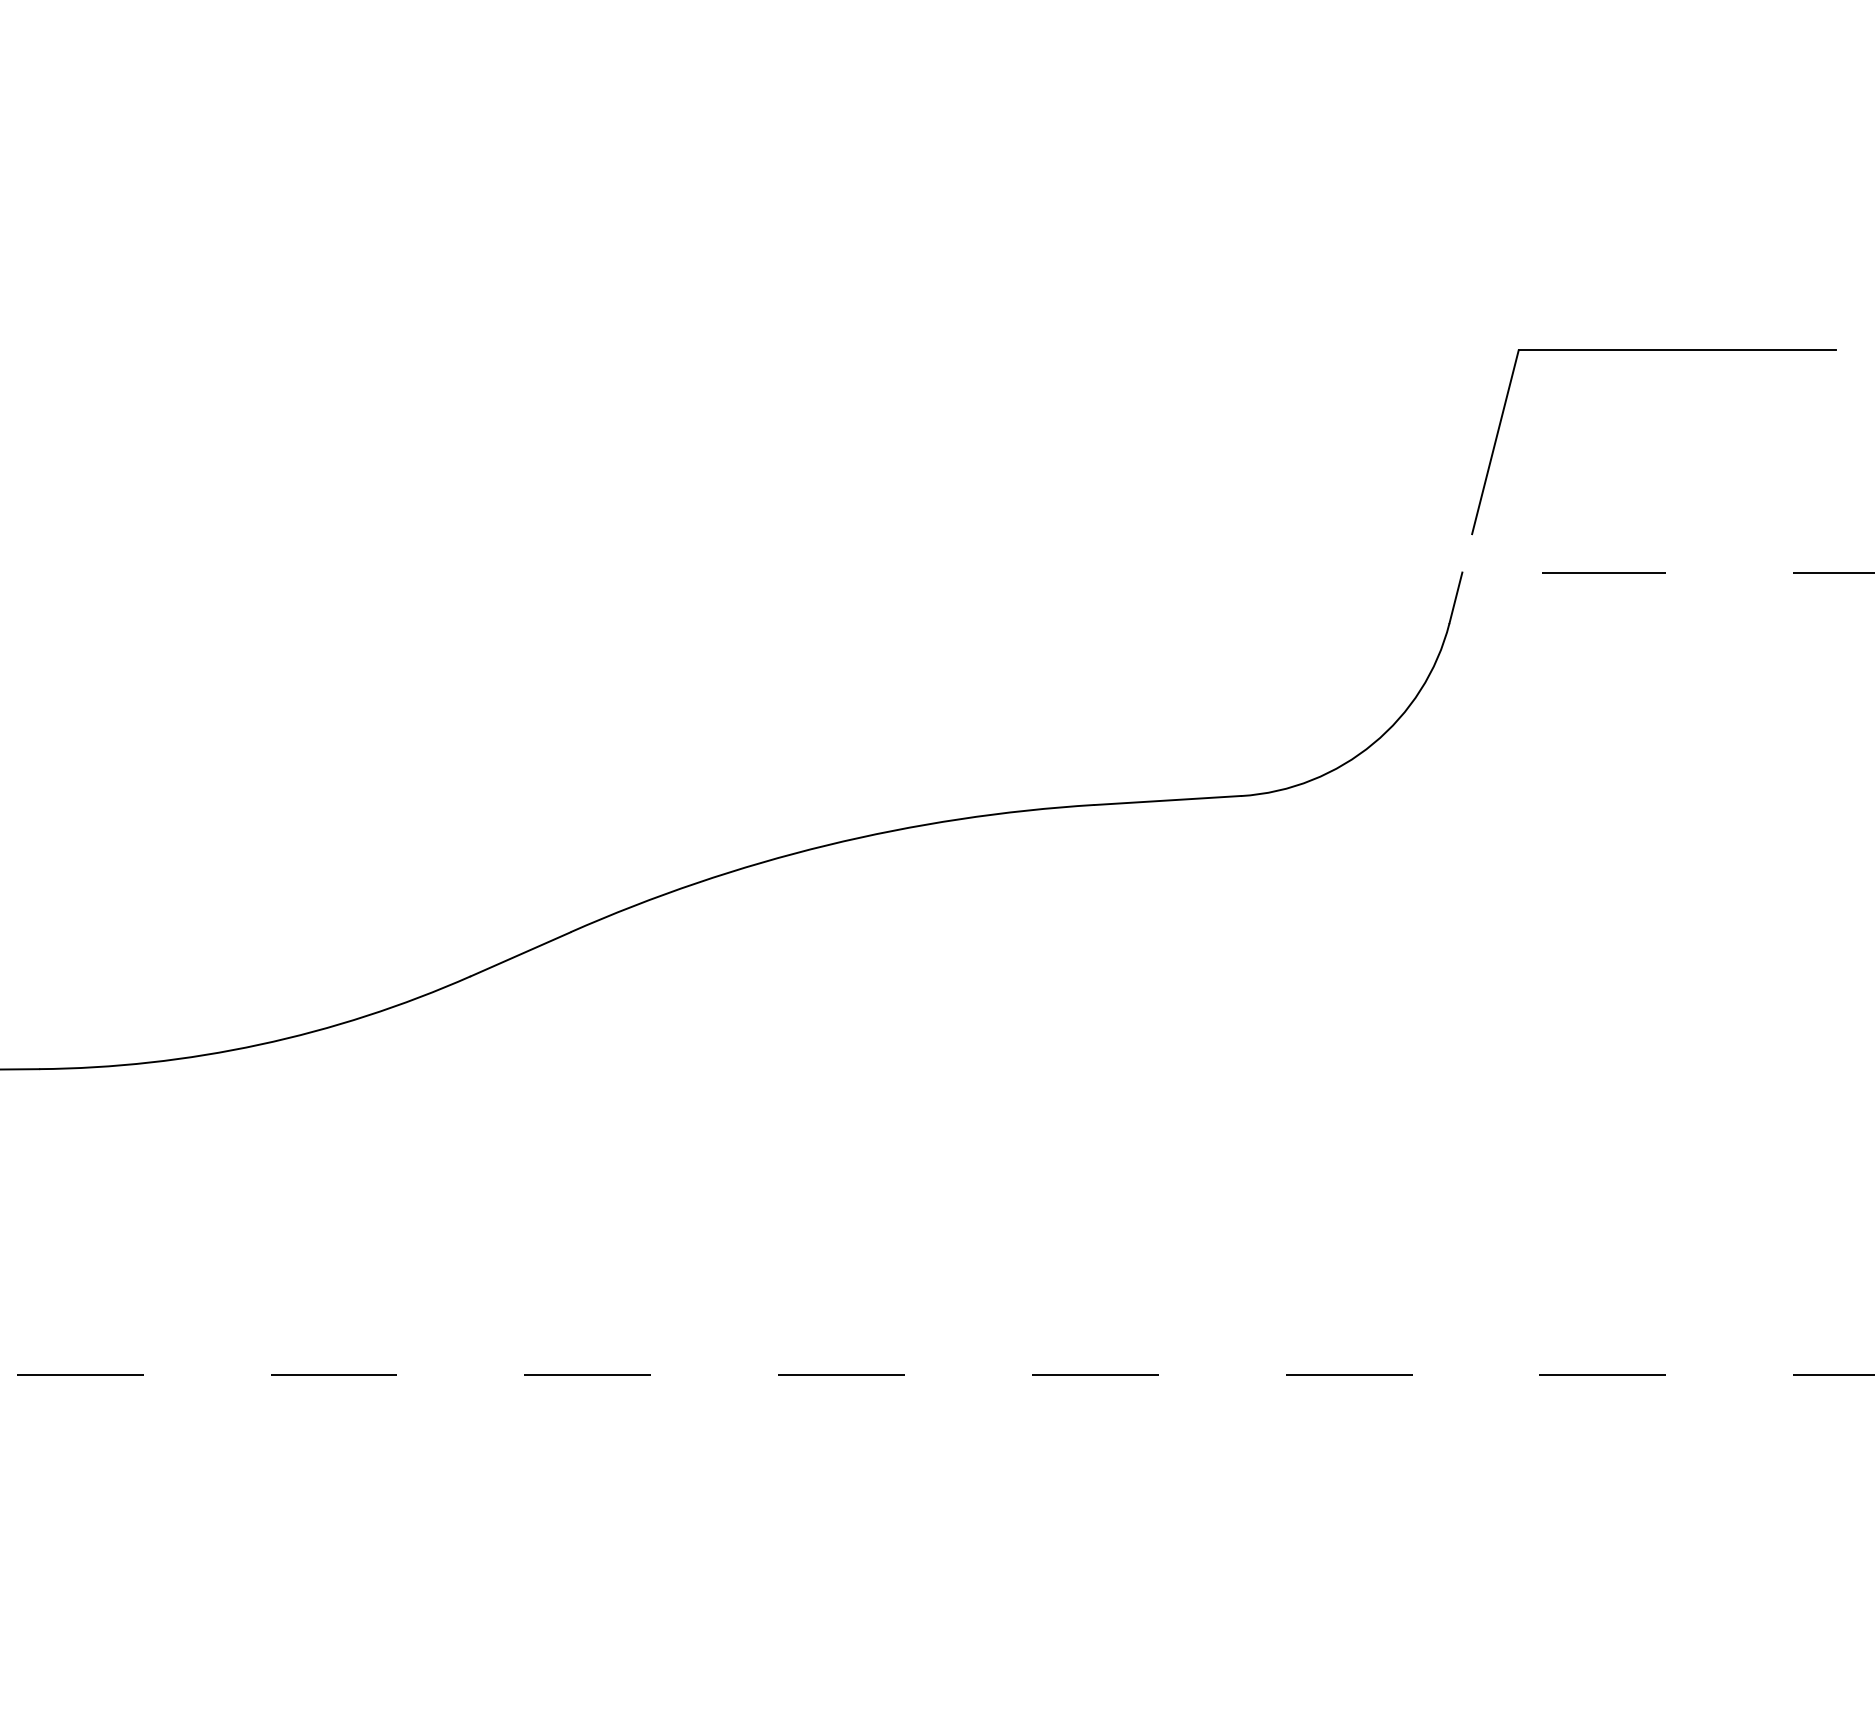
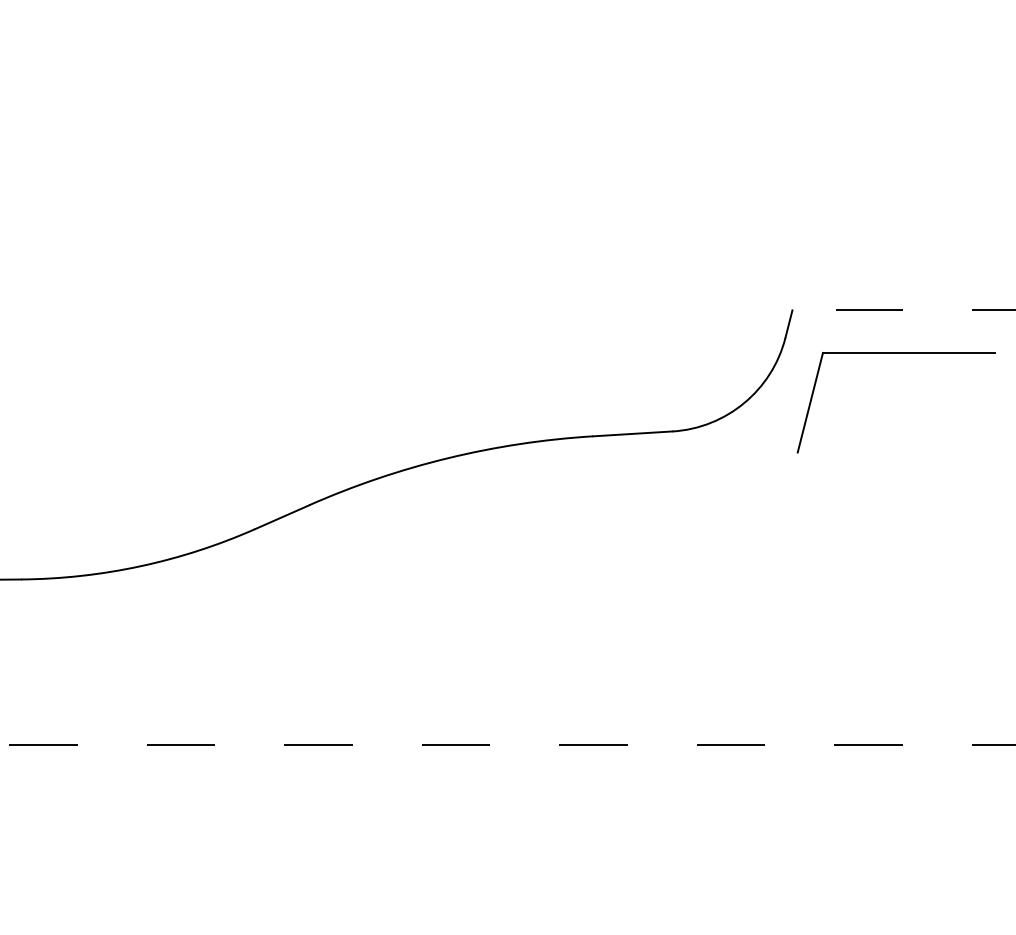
part: (1652, 351) -> (895, 353), moved

